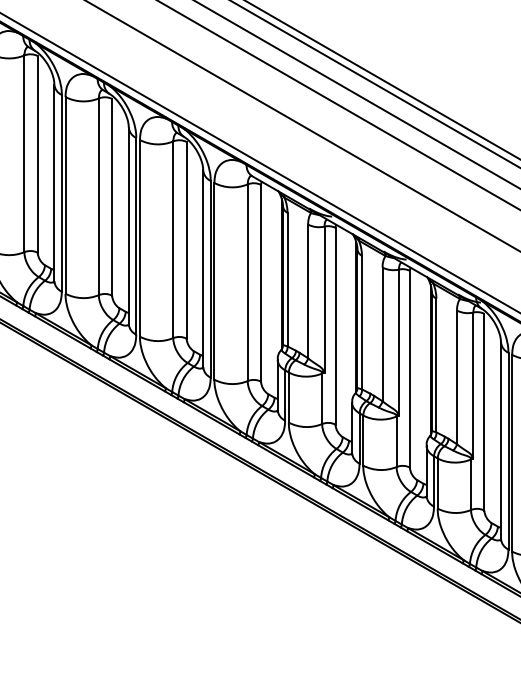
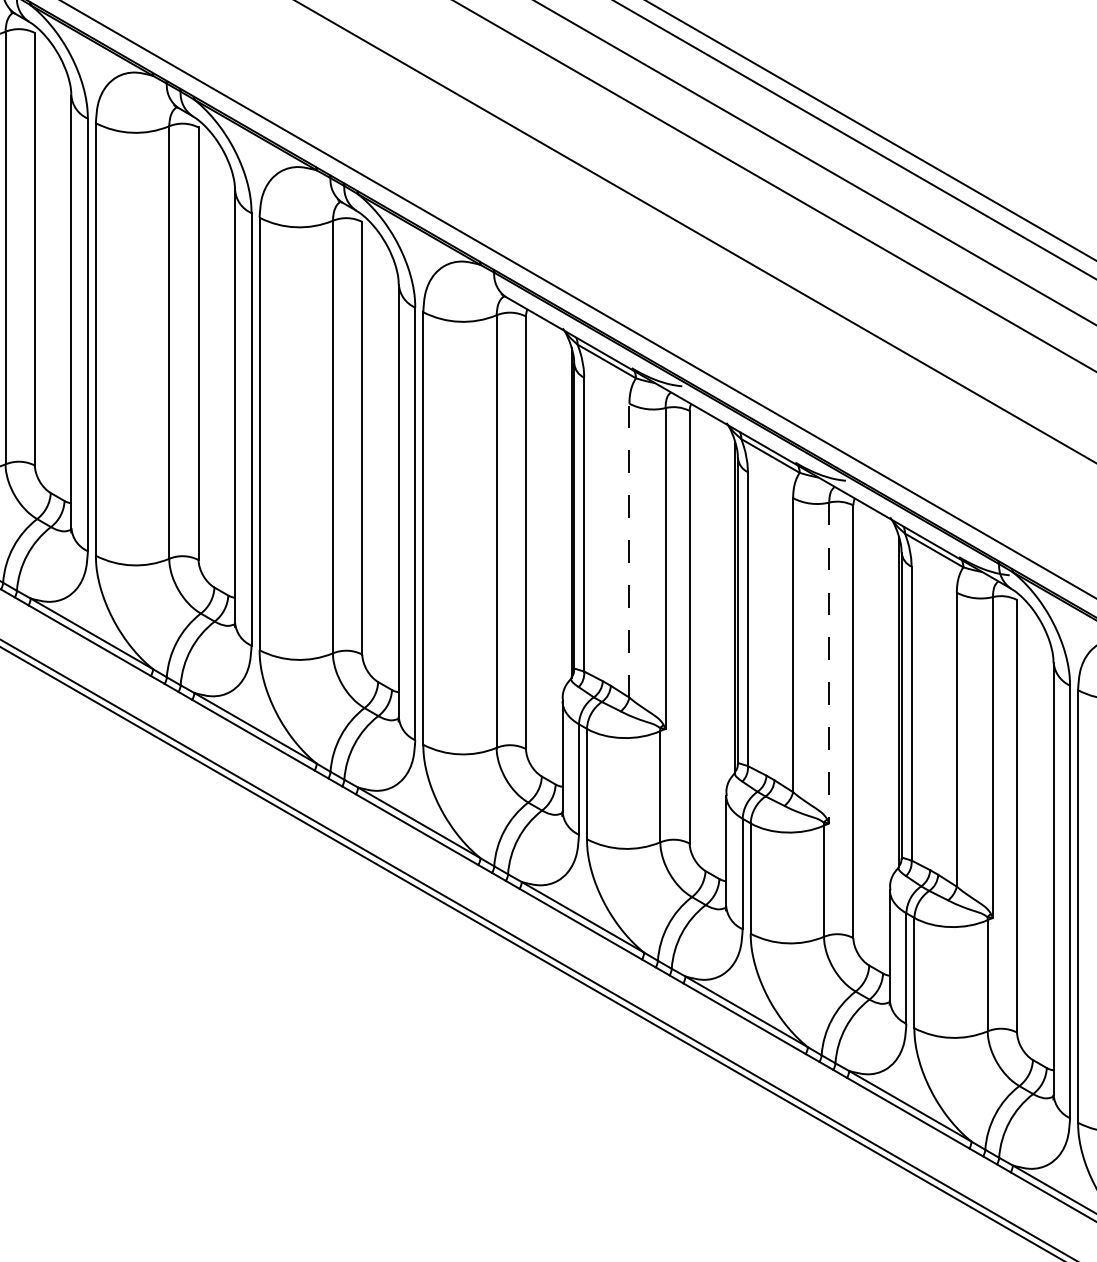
line: (308, 291) -> (630, 550), solid -> dashed
line: (399, 342) -> (830, 662), solid -> dashed

